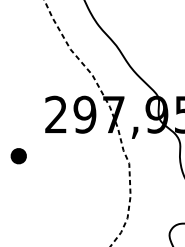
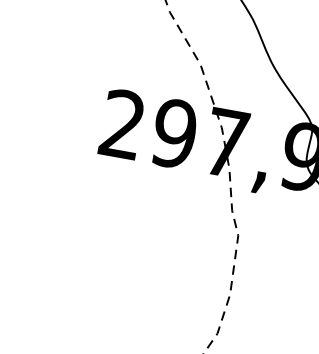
part: (18, 156) -> (41, 187), removed

